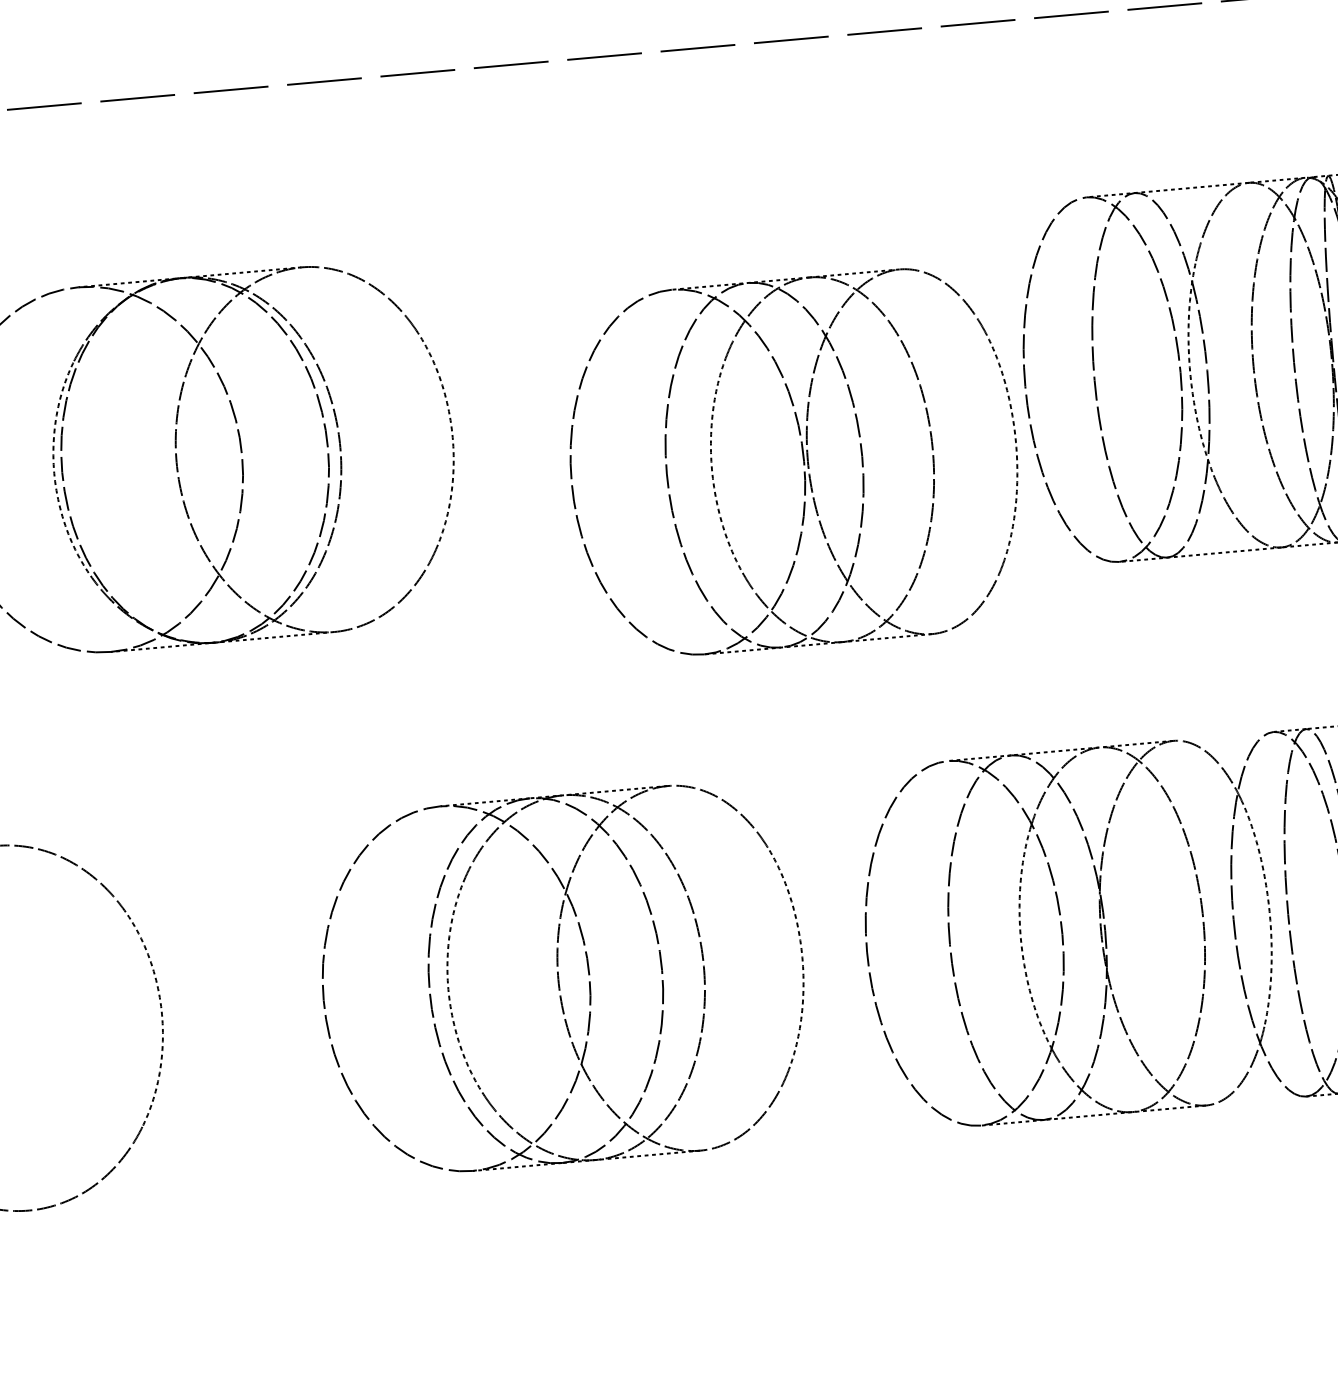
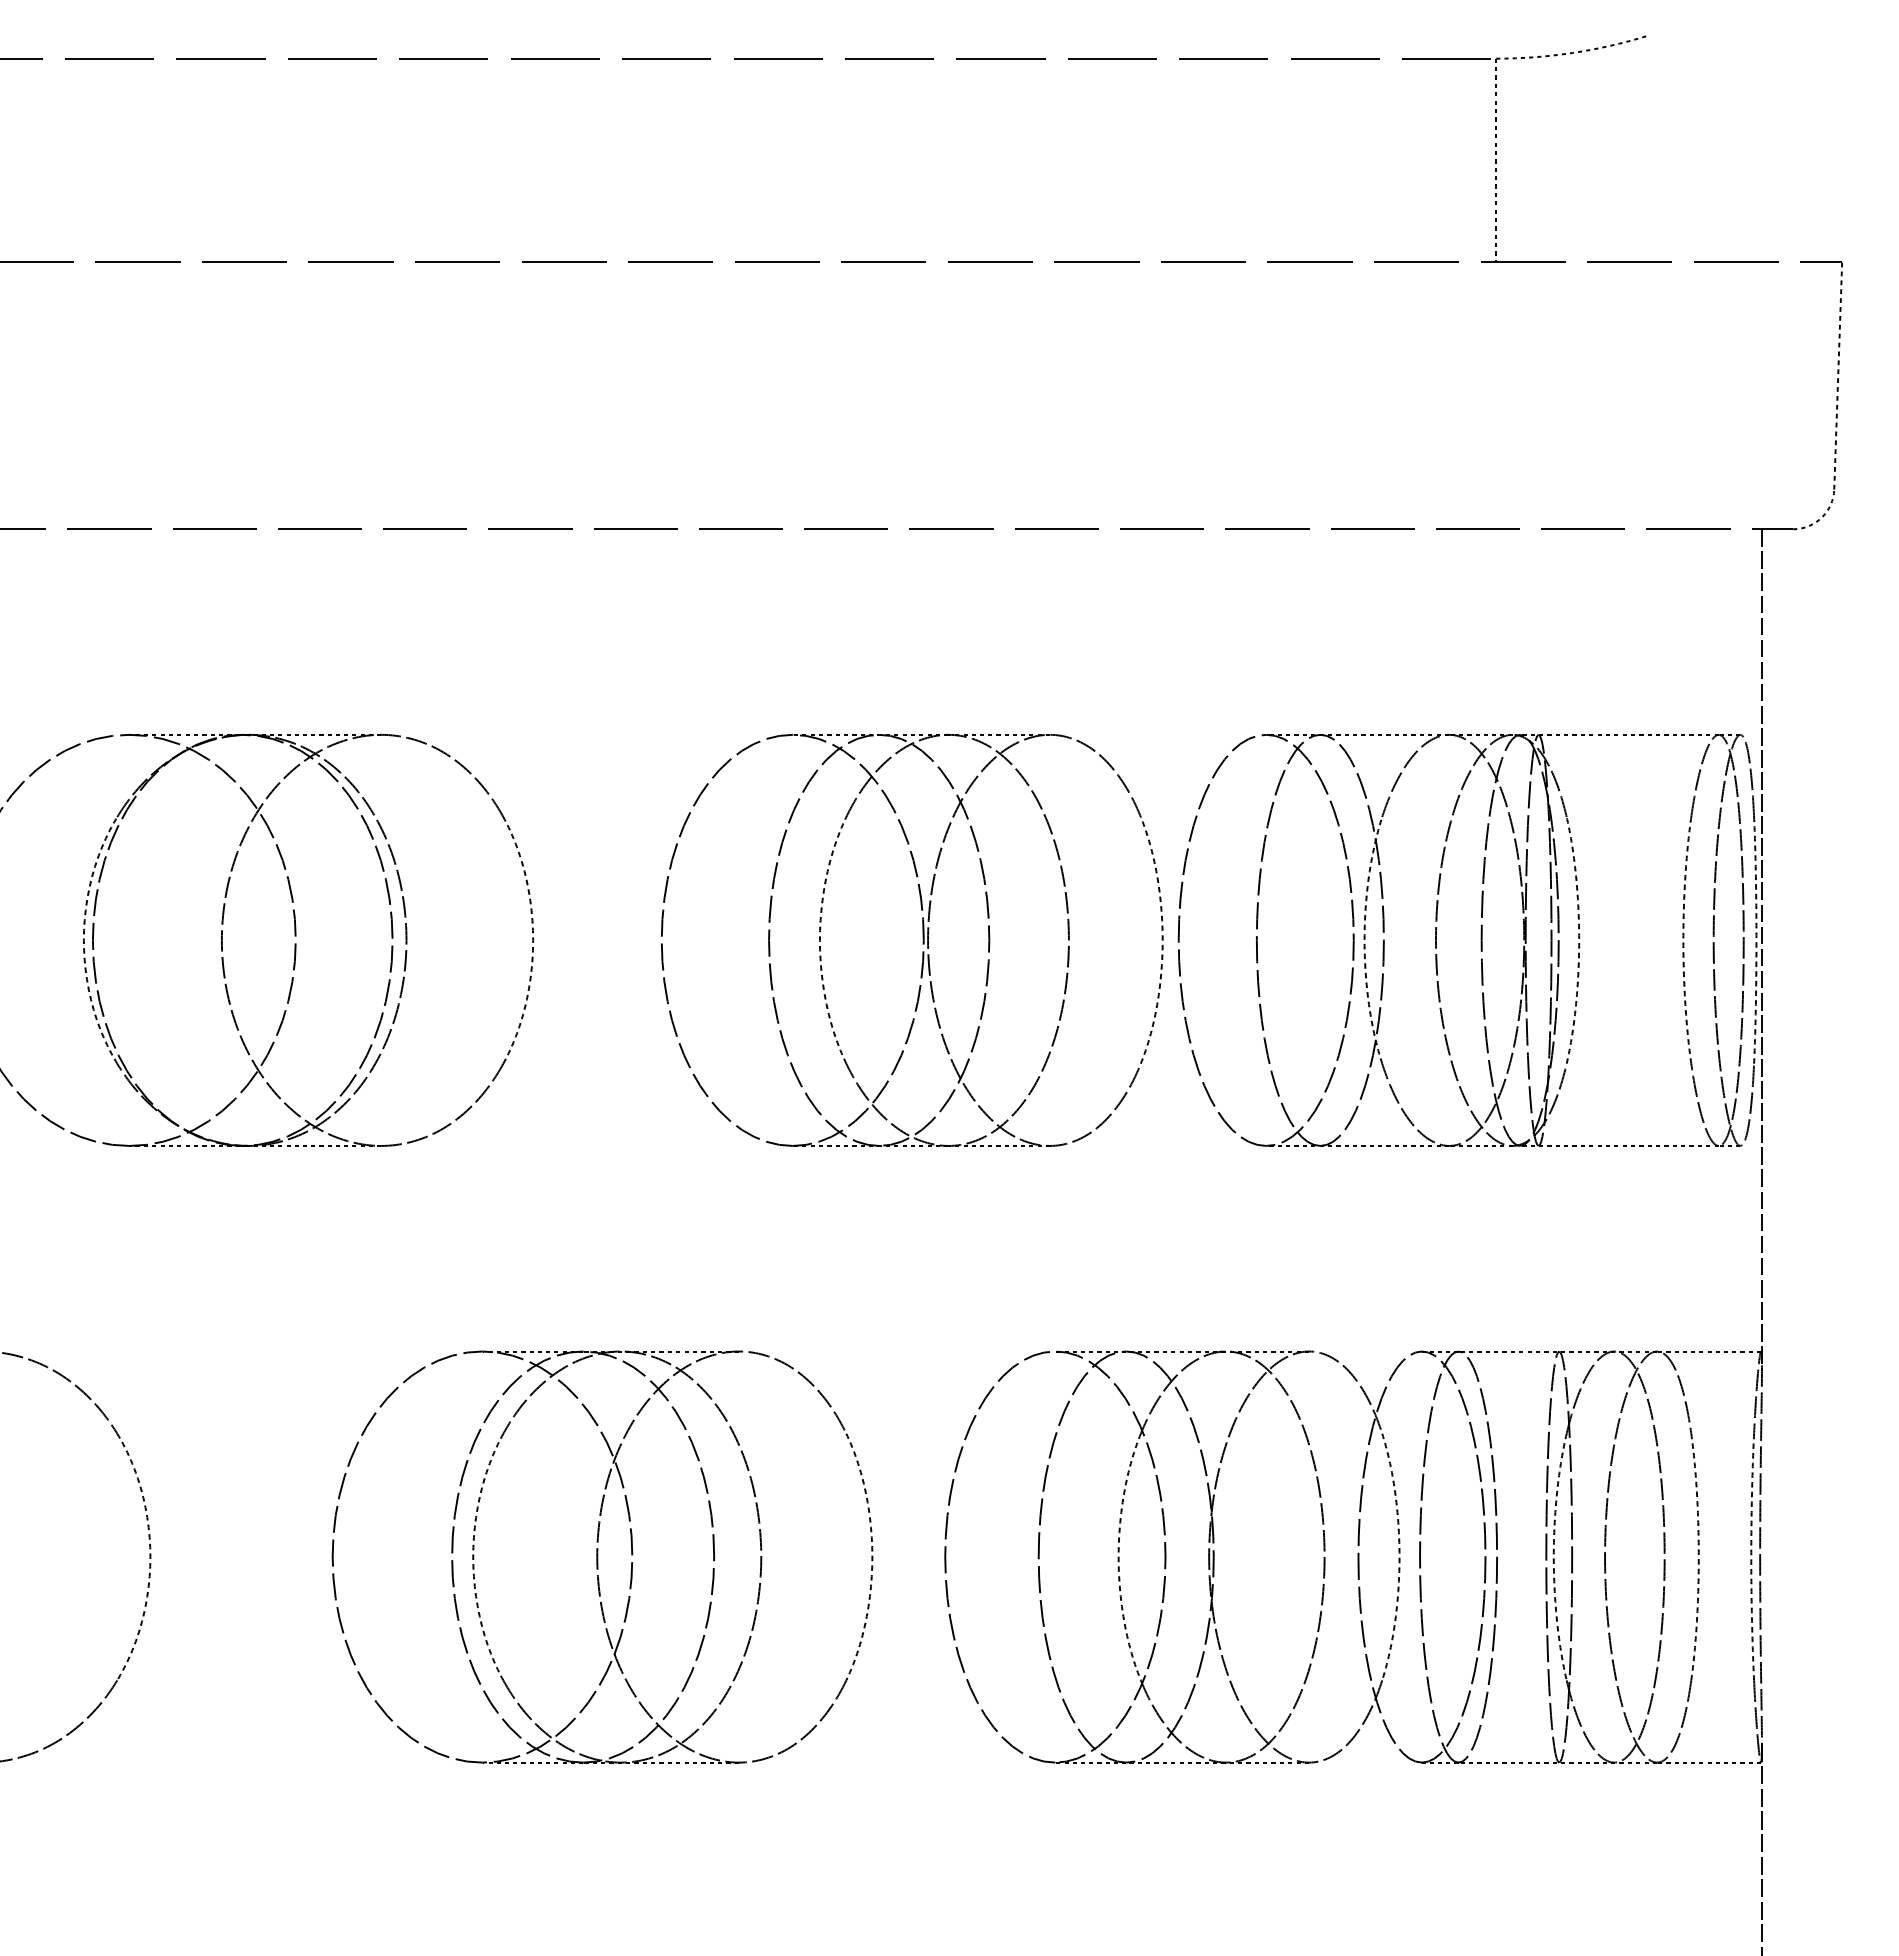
part: (802, 461) -> (922, 940), moved

